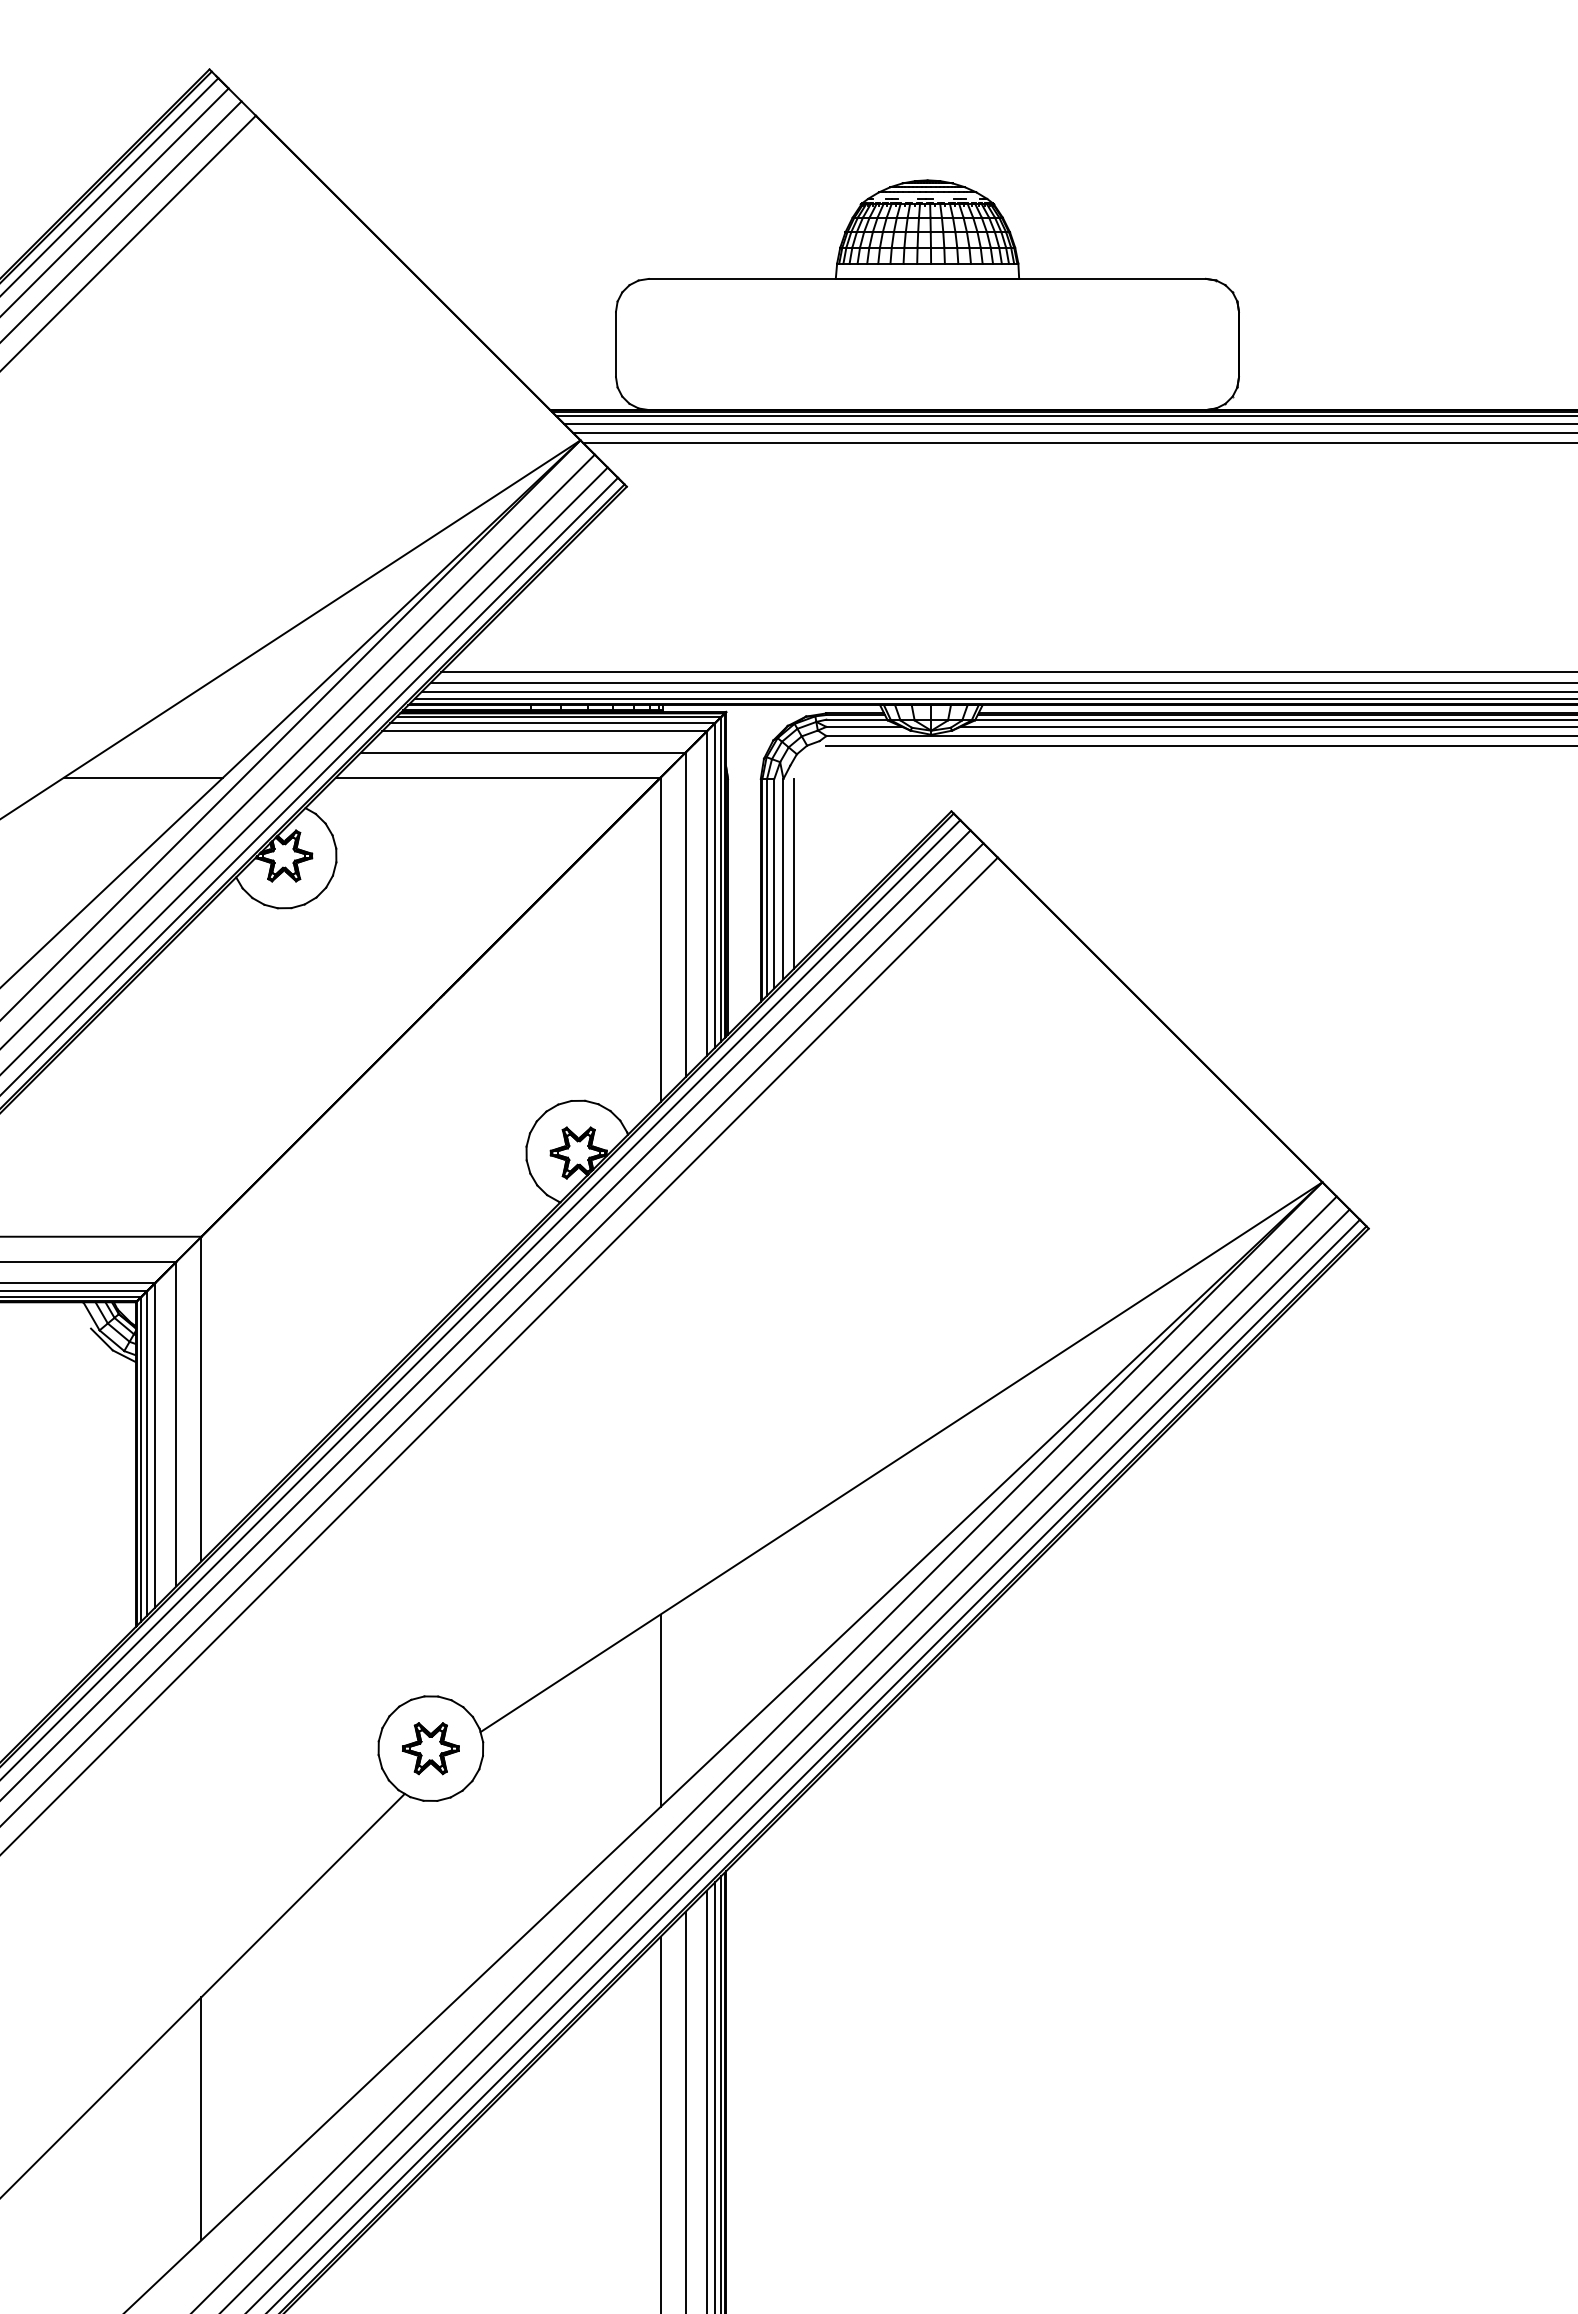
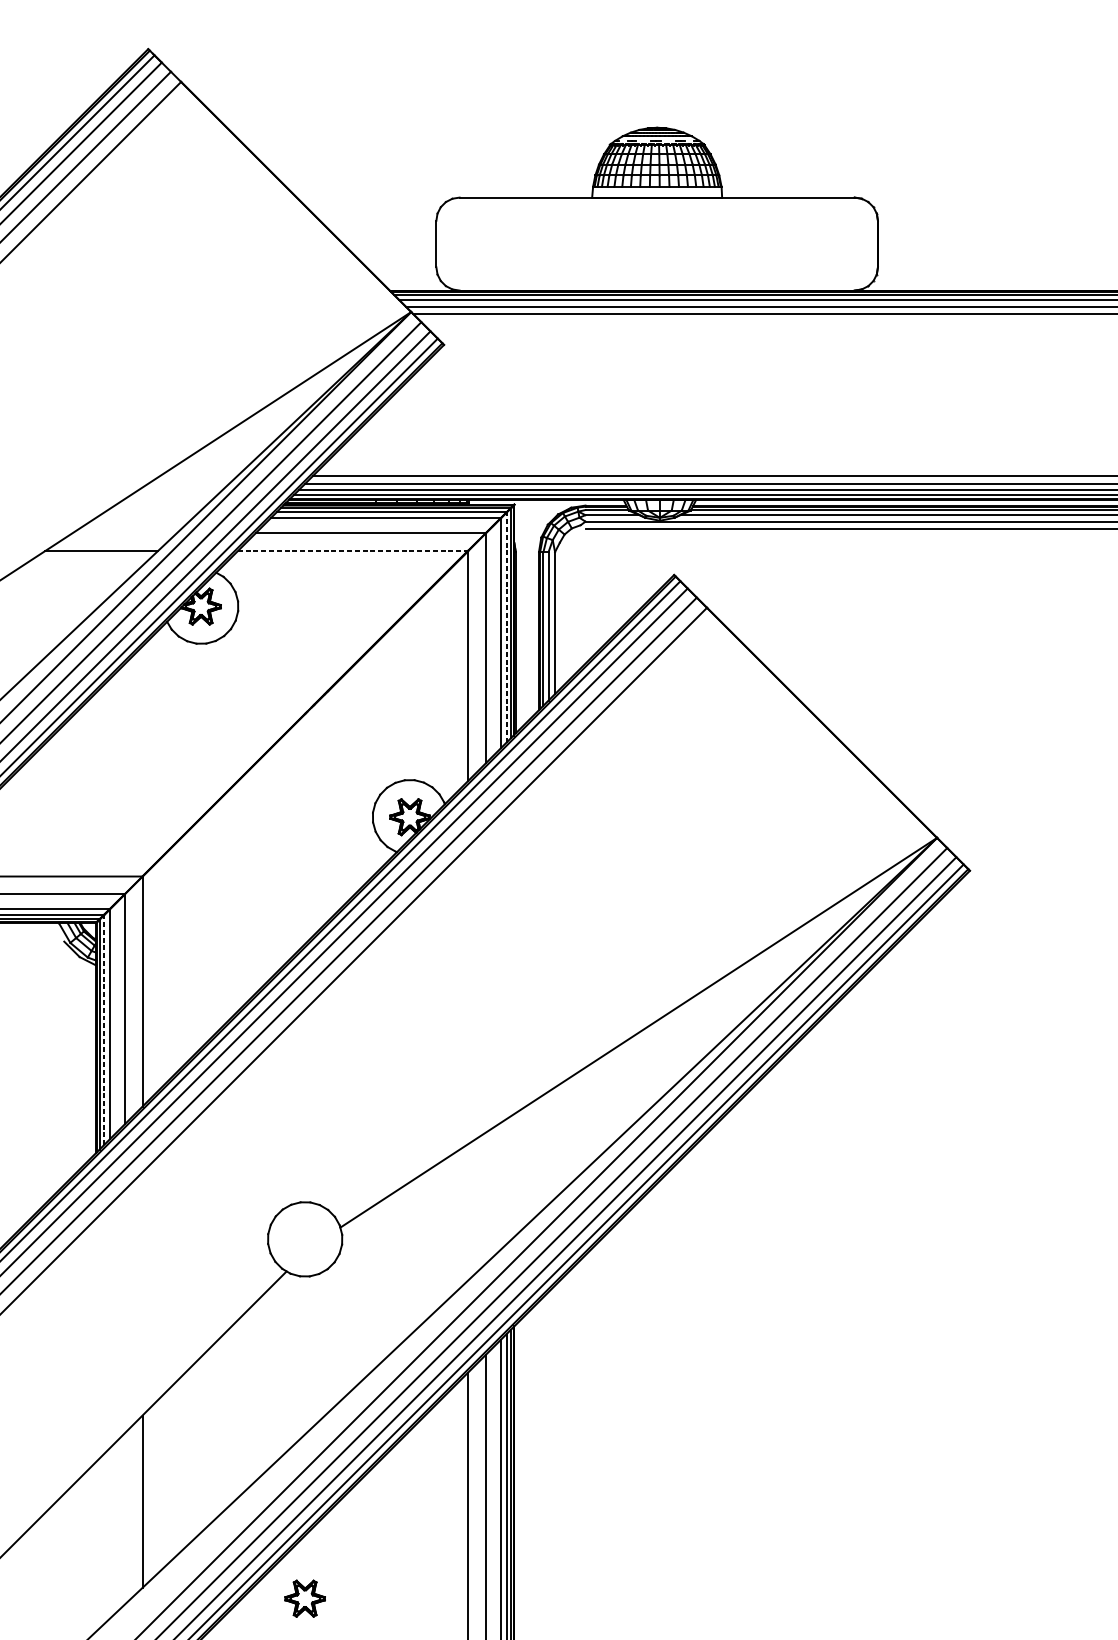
line: (498, 777) -> (353, 551), solid -> dashed
line: (793, 873) -> (562, 619), removed
line: (715, 884) -> (506, 626), solid -> dashed
line: (146, 1453) -> (103, 1030), solid -> dashed
line: (660, 1710) -> (467, 1212), removed
part: (430, 1748) -> (304, 1598), moved

